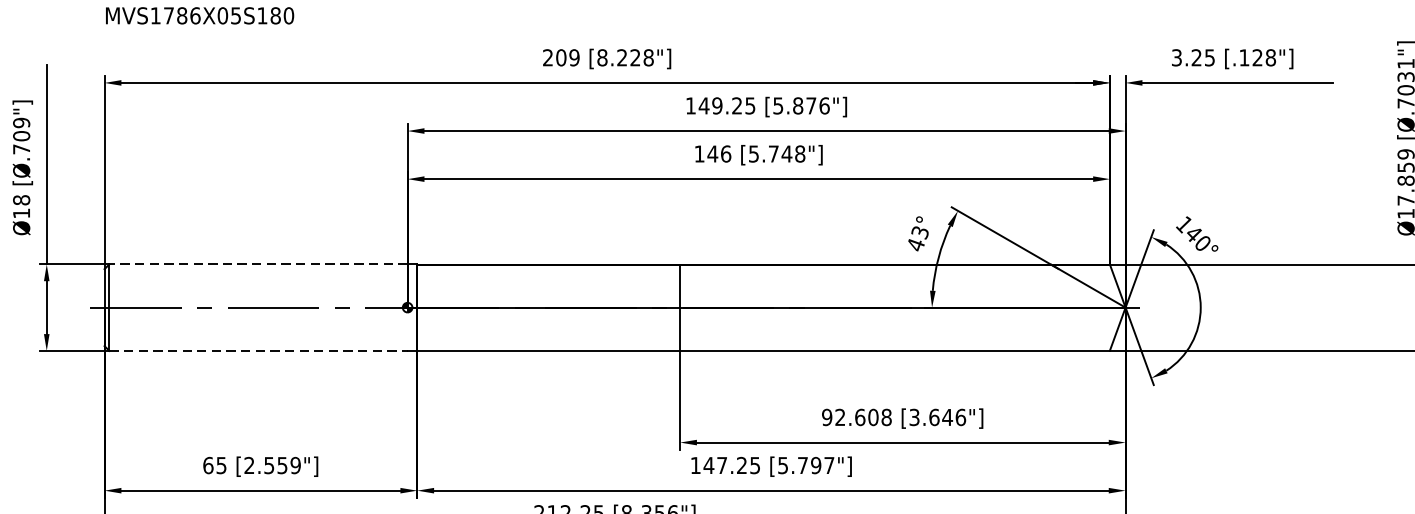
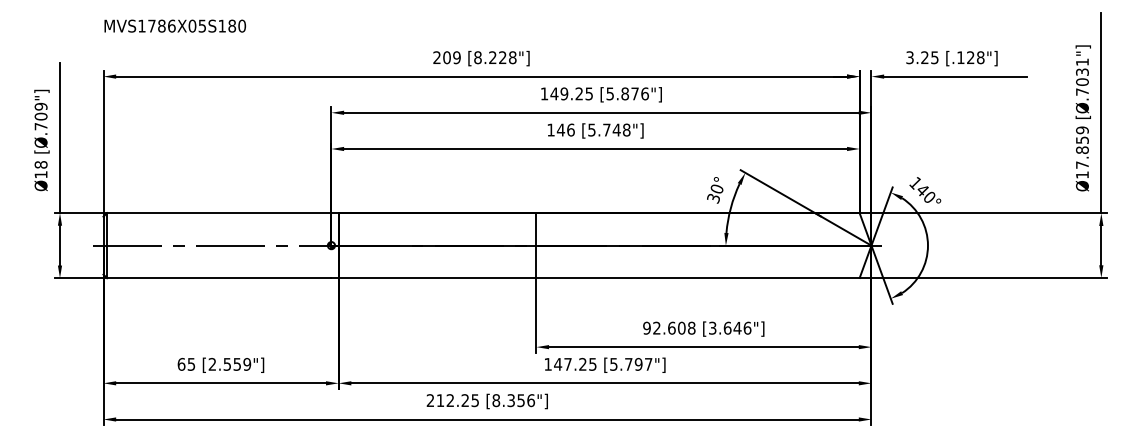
text: (916, 238) -> (714, 193), 43° -> 30°
line: (257, 264) -> (218, 213), dashed -> solid
line: (258, 351) -> (219, 278), dashed -> solid

